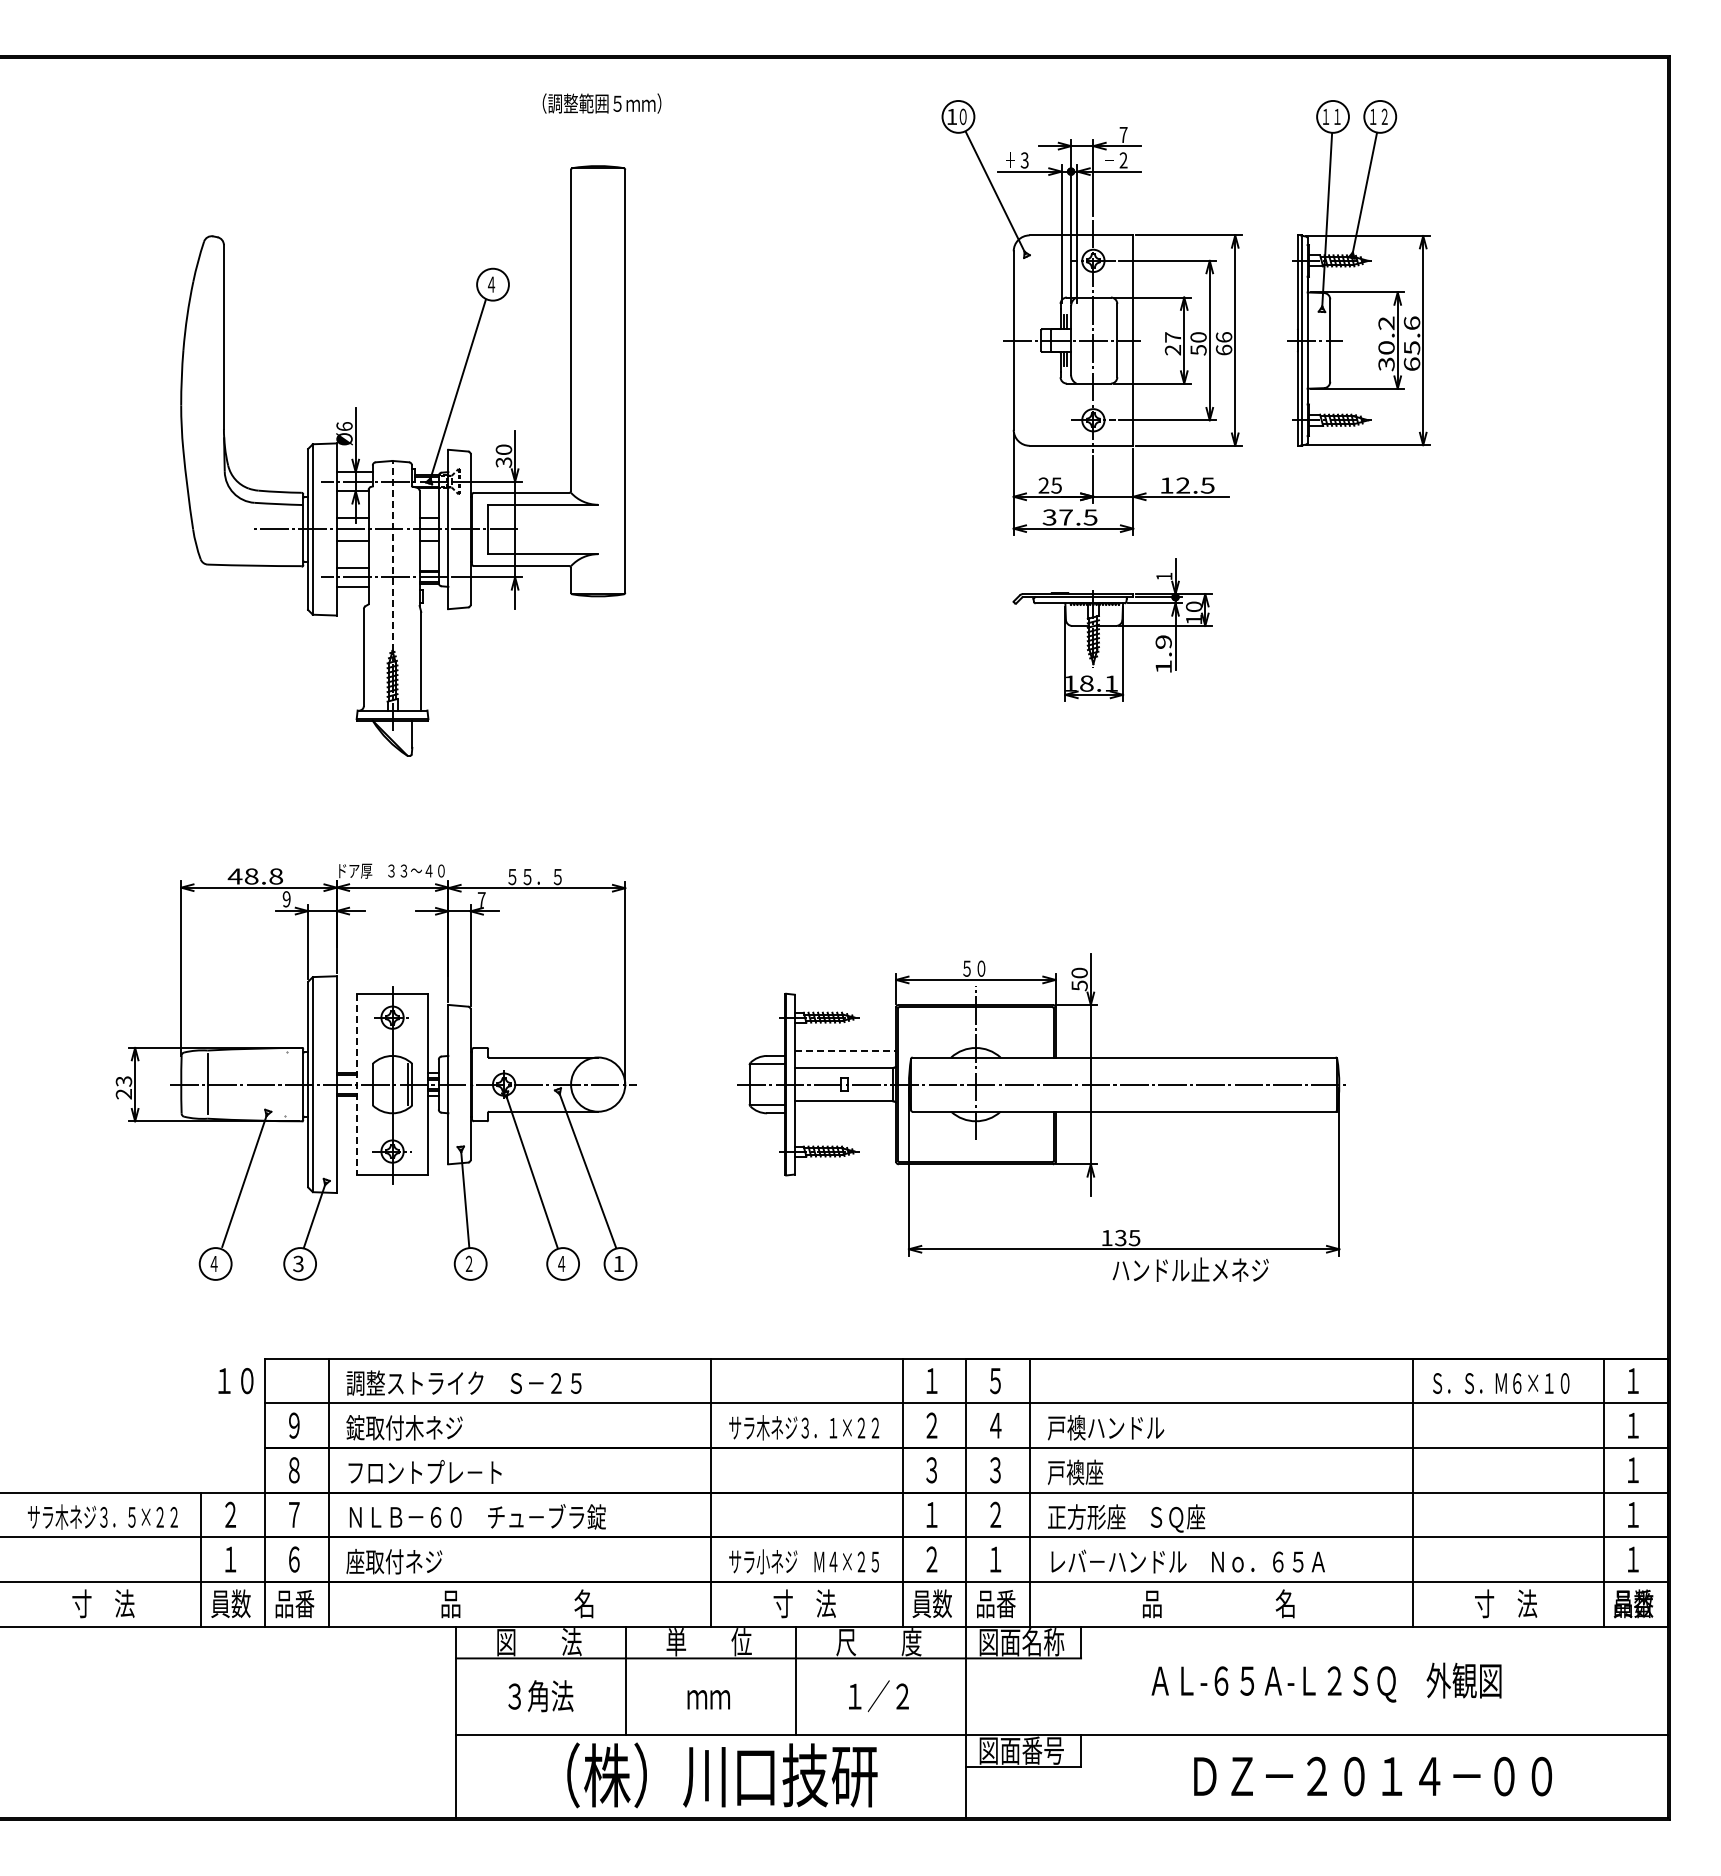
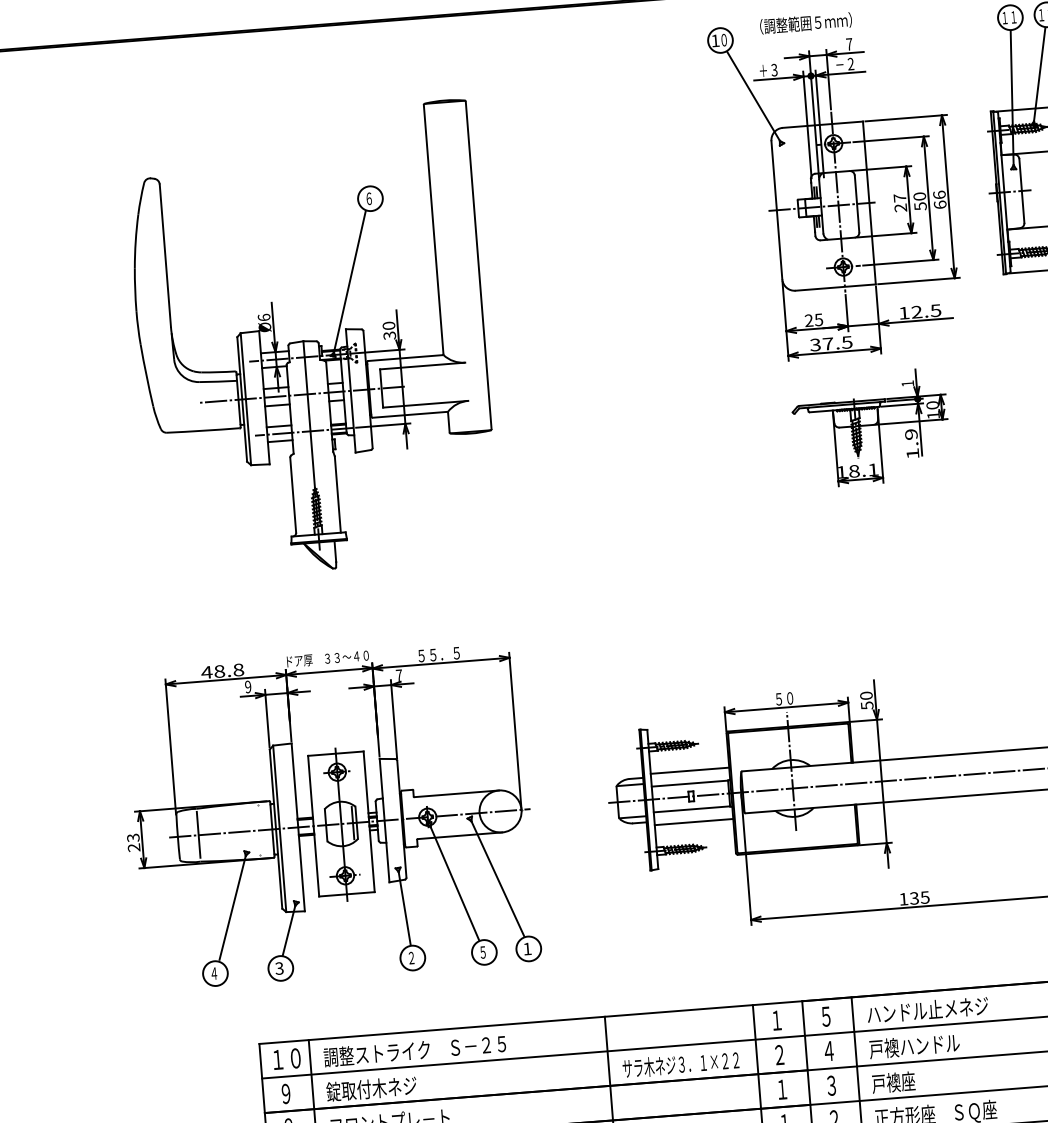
text: (601, 103) -> (805, 23), moved
text: (491, 284) -> (369, 198), ４ -> ６
line: (392, 555) -> (309, 414), dashed -> solid
line: (845, 1051) -> (689, 770), dashed -> solid
line: (356, 1084) -> (313, 826), dashed -> solid
line: (845, 1117) -> (694, 821), added
text: (561, 1264) -> (483, 952), ４ -> ５
text: (1190, 1269) -> (927, 1009), moved
text: (235, 1381) -> (286, 1059), moved
text: (931, 1470) -> (782, 1089), ３ -> １

